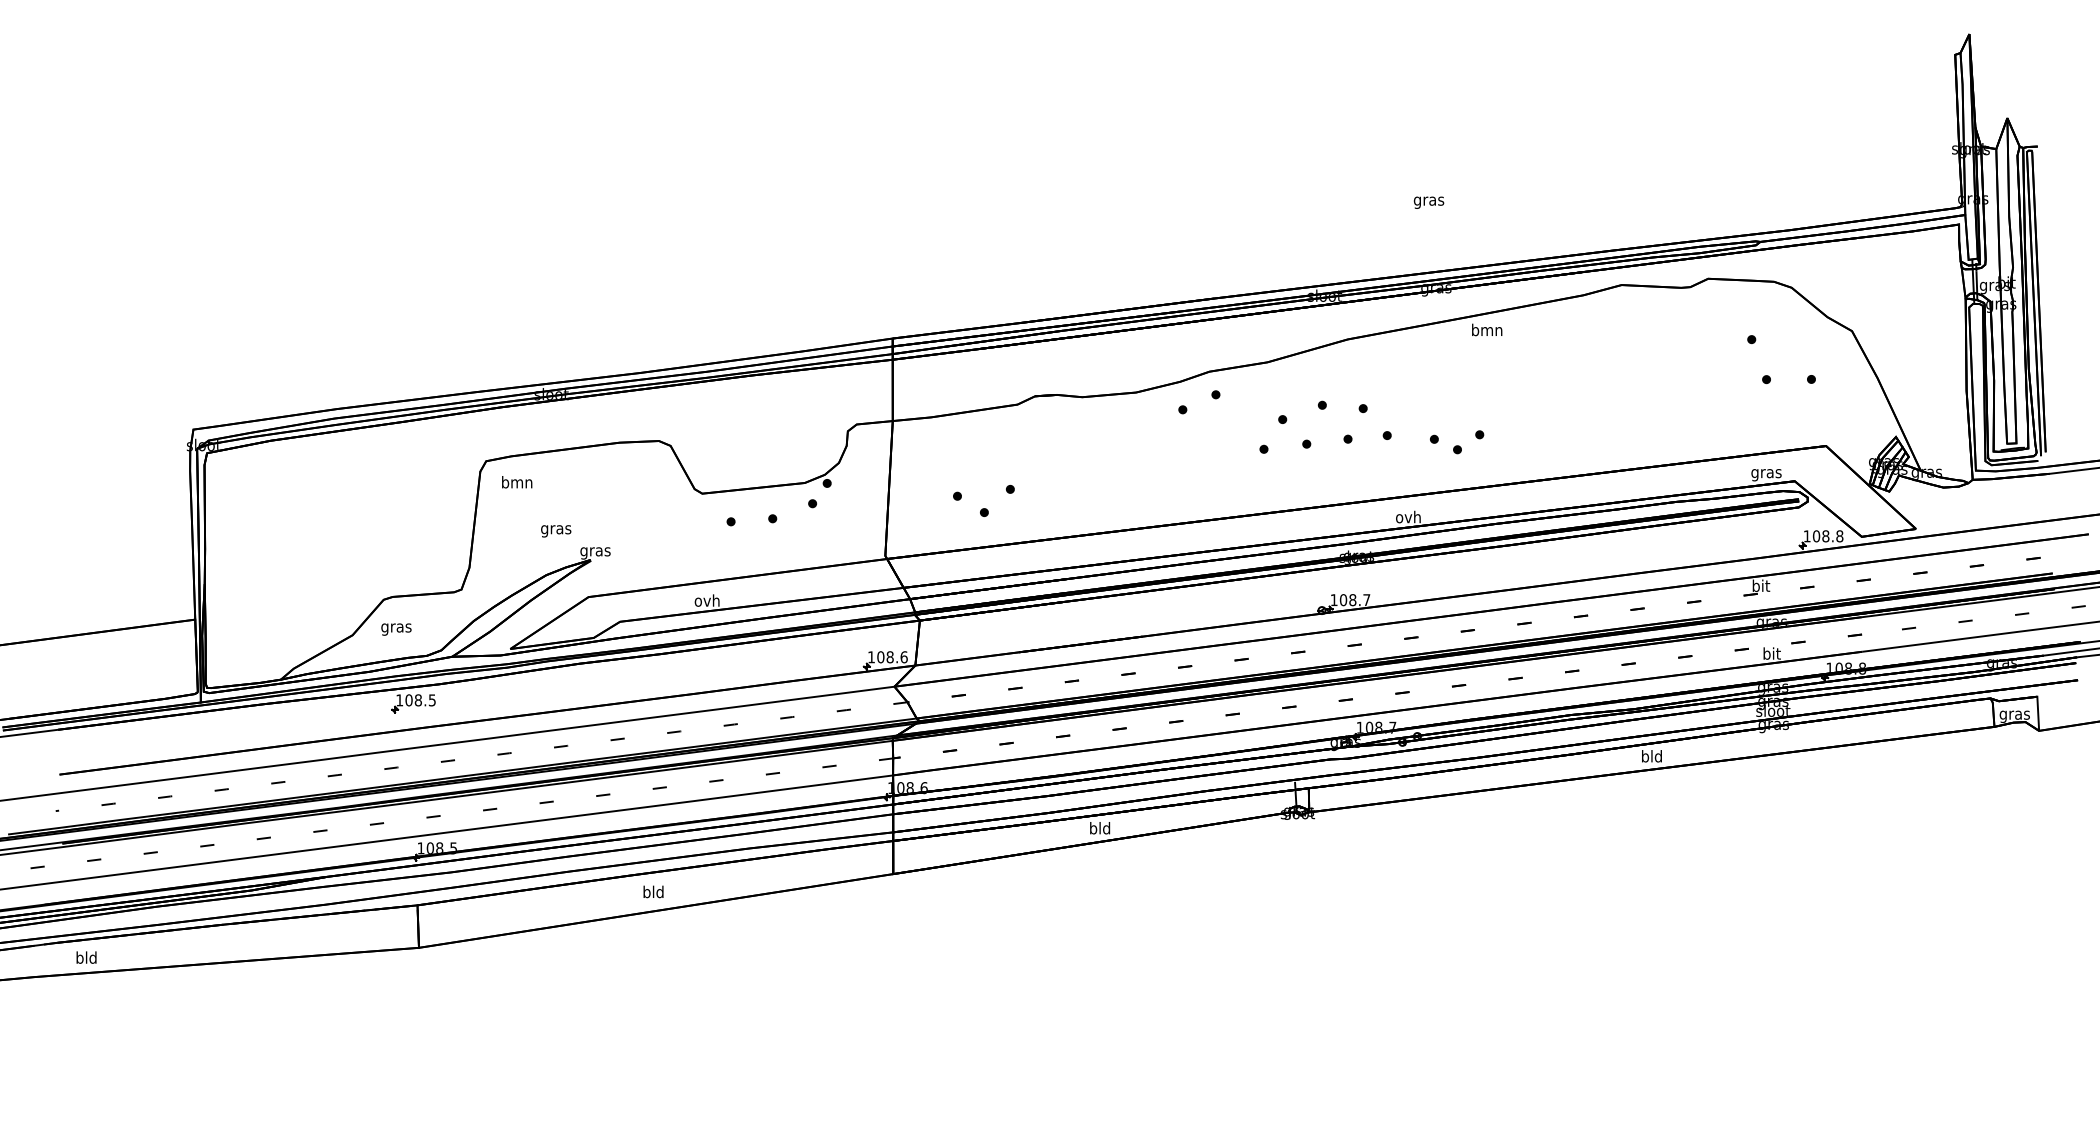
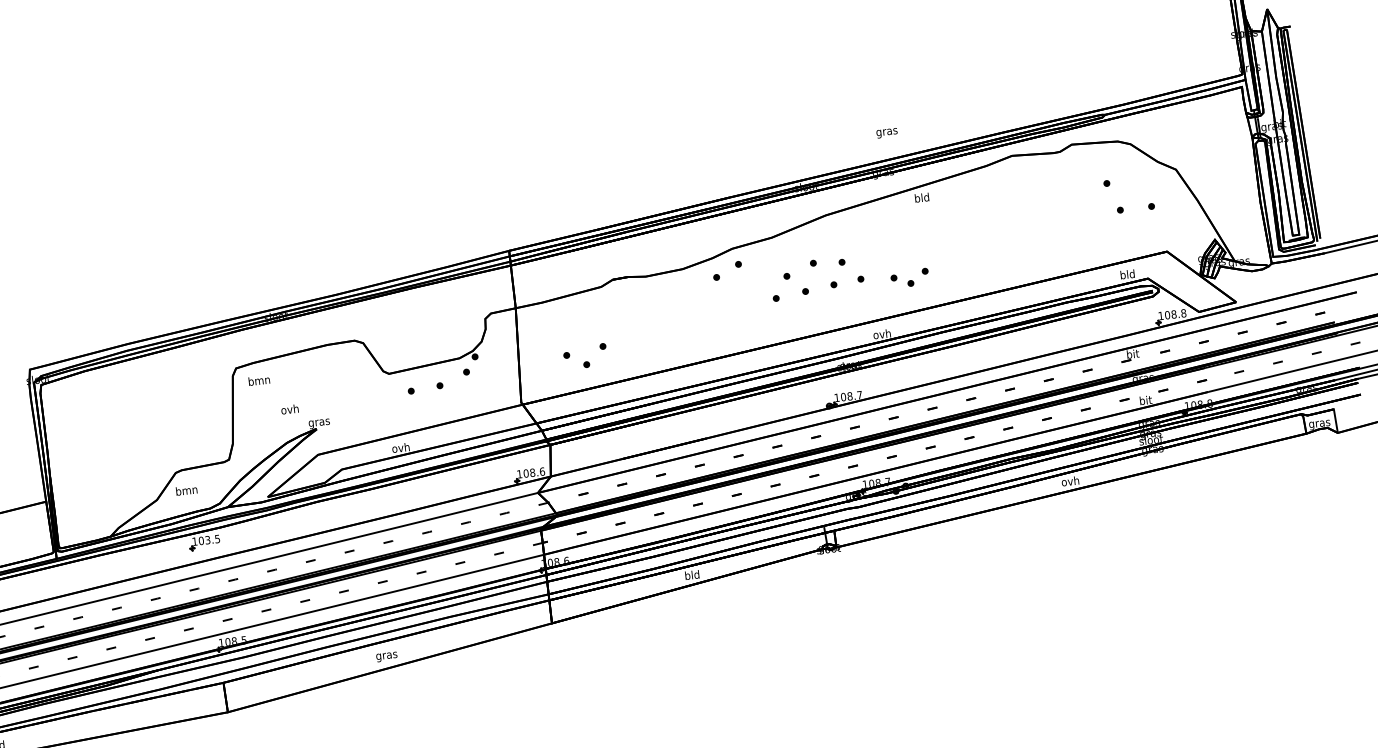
text: (1428, 202) -> (886, 133), moved
text: (1487, 329) -> (922, 197), bmn -> bld
text: (1766, 473) -> (1127, 275), gras -> bld
text: (556, 529) -> (290, 410), gras -> ovh
text: (396, 627) -> (186, 491), gras -> bmn
text: (417, 700) -> (207, 540), 108.5 -> 103.5
text: (1651, 756) -> (1070, 481), bld -> ovh
text: (653, 893) -> (386, 655), bld -> gras

